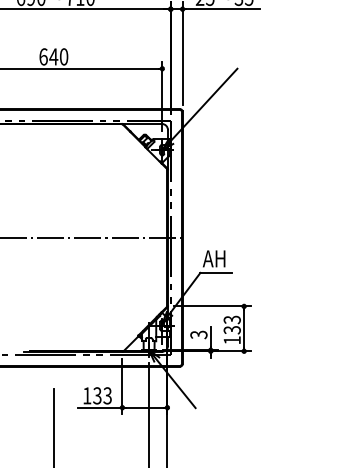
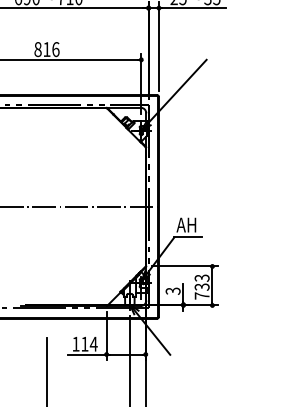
text: (53, 56) -> (46, 49), 640 -> 816
text: (231, 340) -> (201, 296), 133 -> 733
text: (102, 395) -> (89, 343), 133 -> 114

